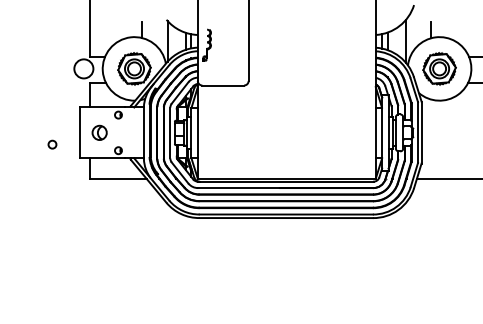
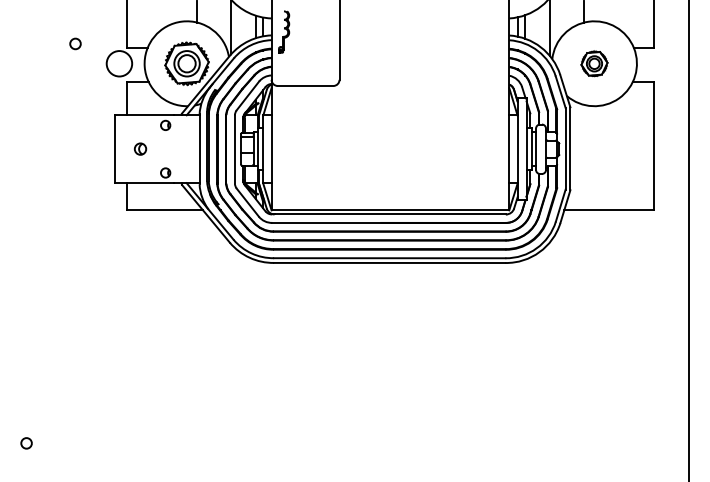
part: (439, 68) -> (594, 63), size x0.6
part: (99, 132) -> (140, 148), size x0.6
circle: (52, 144) -> (75, 43), moved

